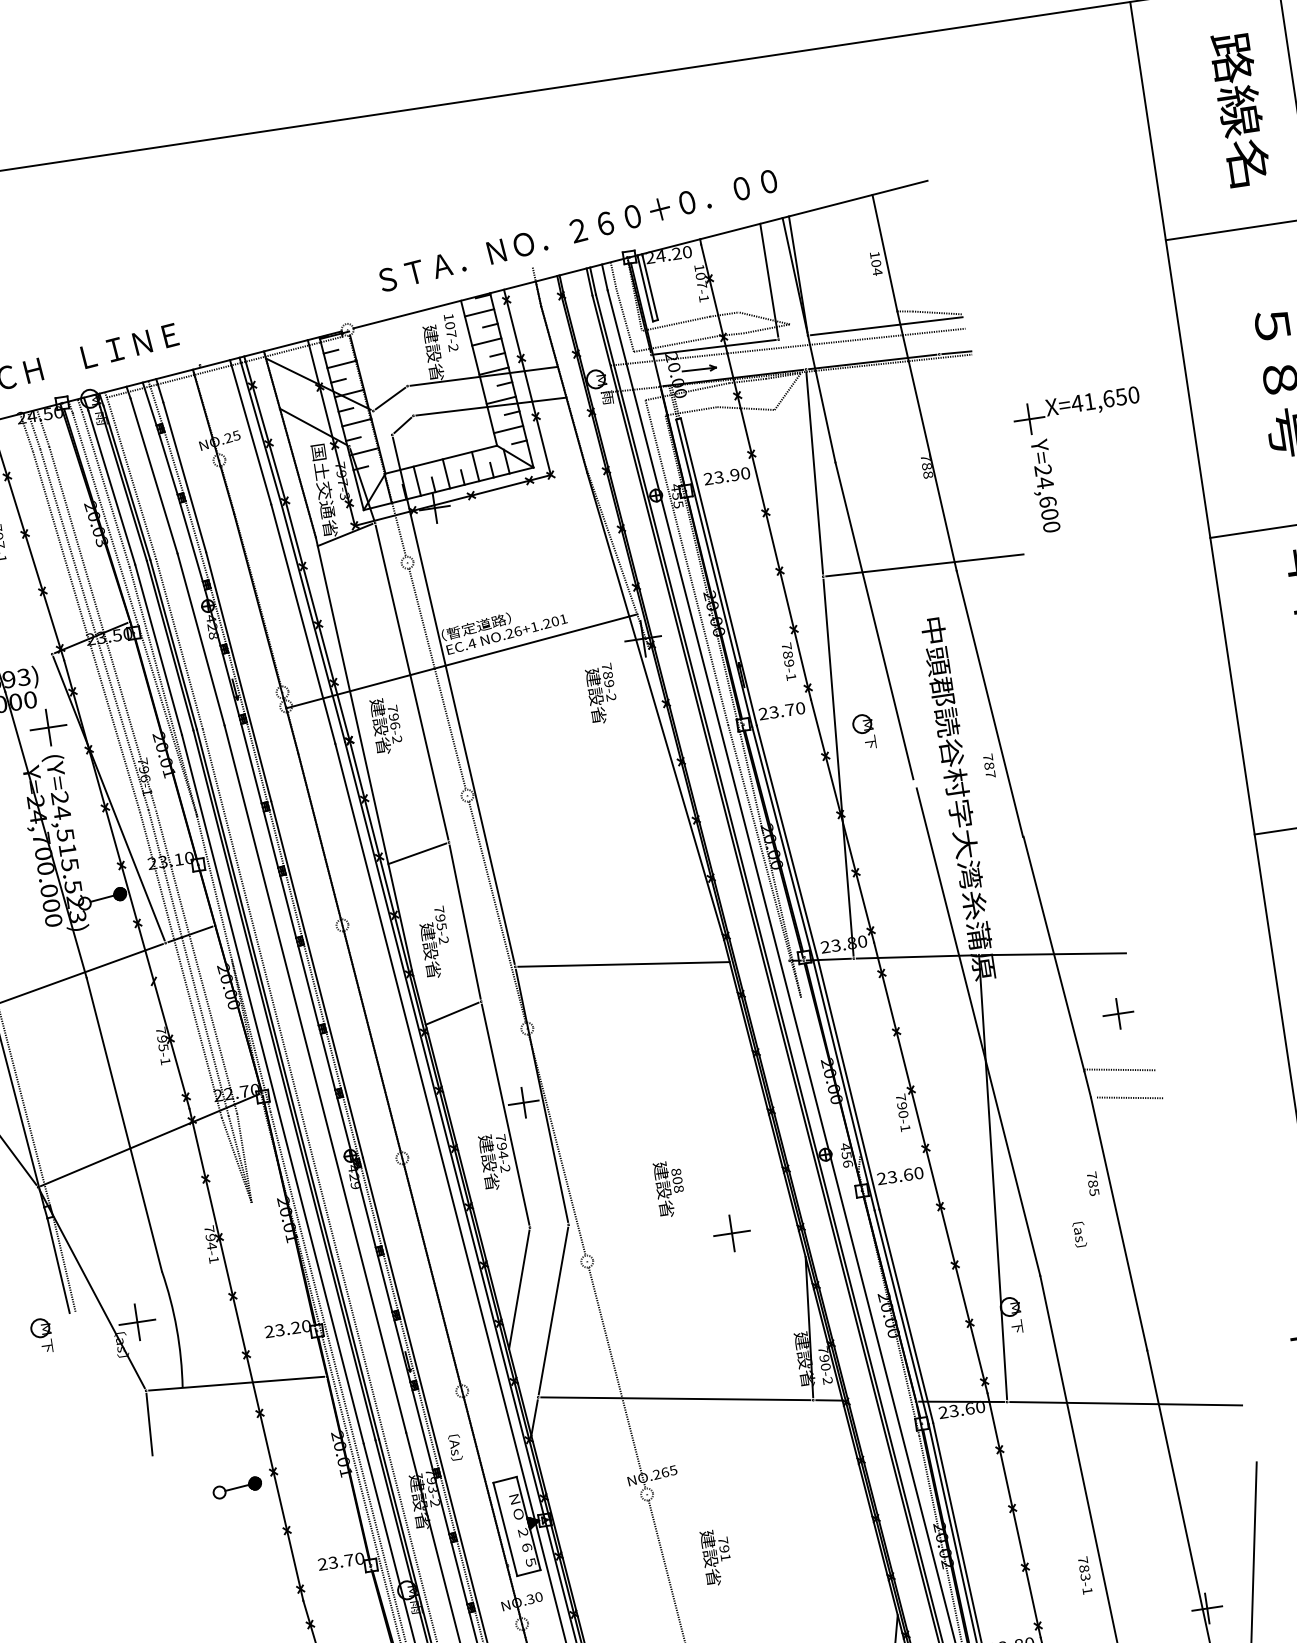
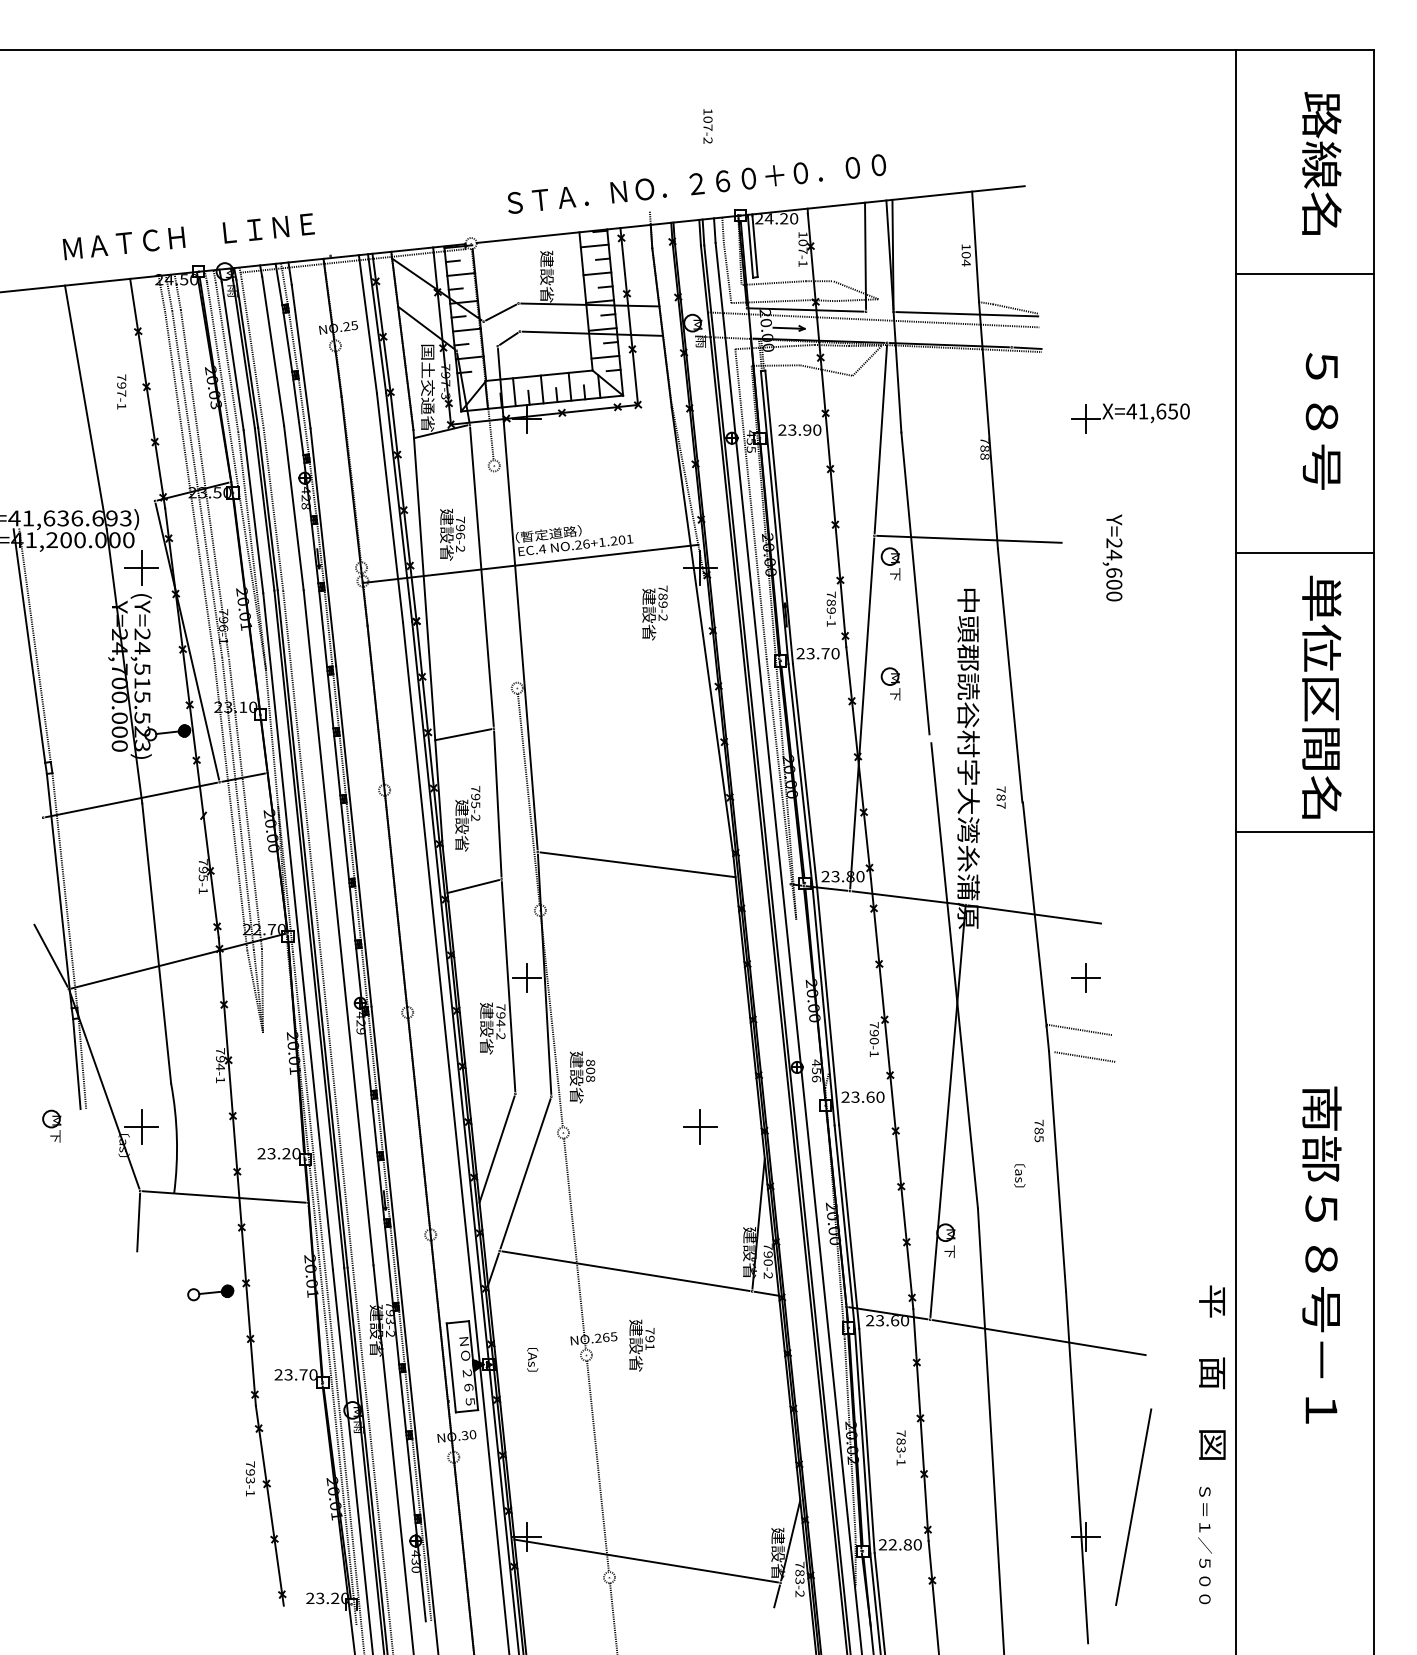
text: (450, 332) -> (707, 126), moved
text: (1043, 485) -> (1112, 557), moved
part: (844, 603) -> (890, 563), added
line: (437, 678) -> (505, 576), removed
text: (386, 725) -> (452, 534), moved
text: (988, 765) -> (1000, 797), moved
text: (670, 1188) -> (582, 1077), moved
text: (455, 1447) -> (532, 1359), moved
text: (716, 1557) -> (641, 1345), moved
text: (1084, 1575) -> (900, 1447), moved

